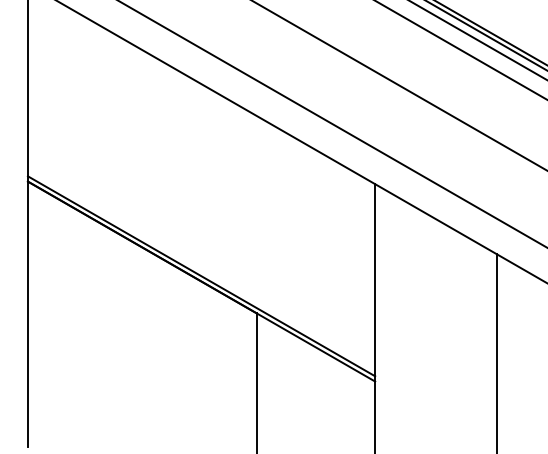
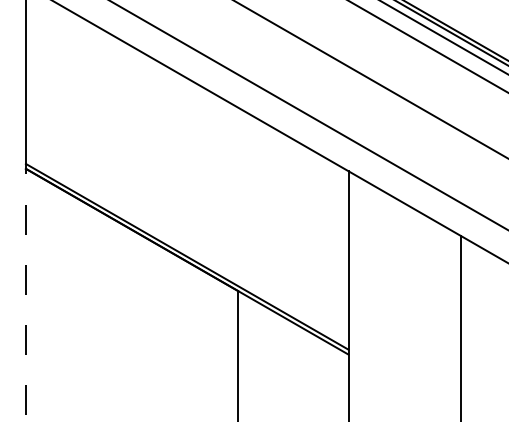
line: (27, 313) -> (25, 291), solid -> dashed

